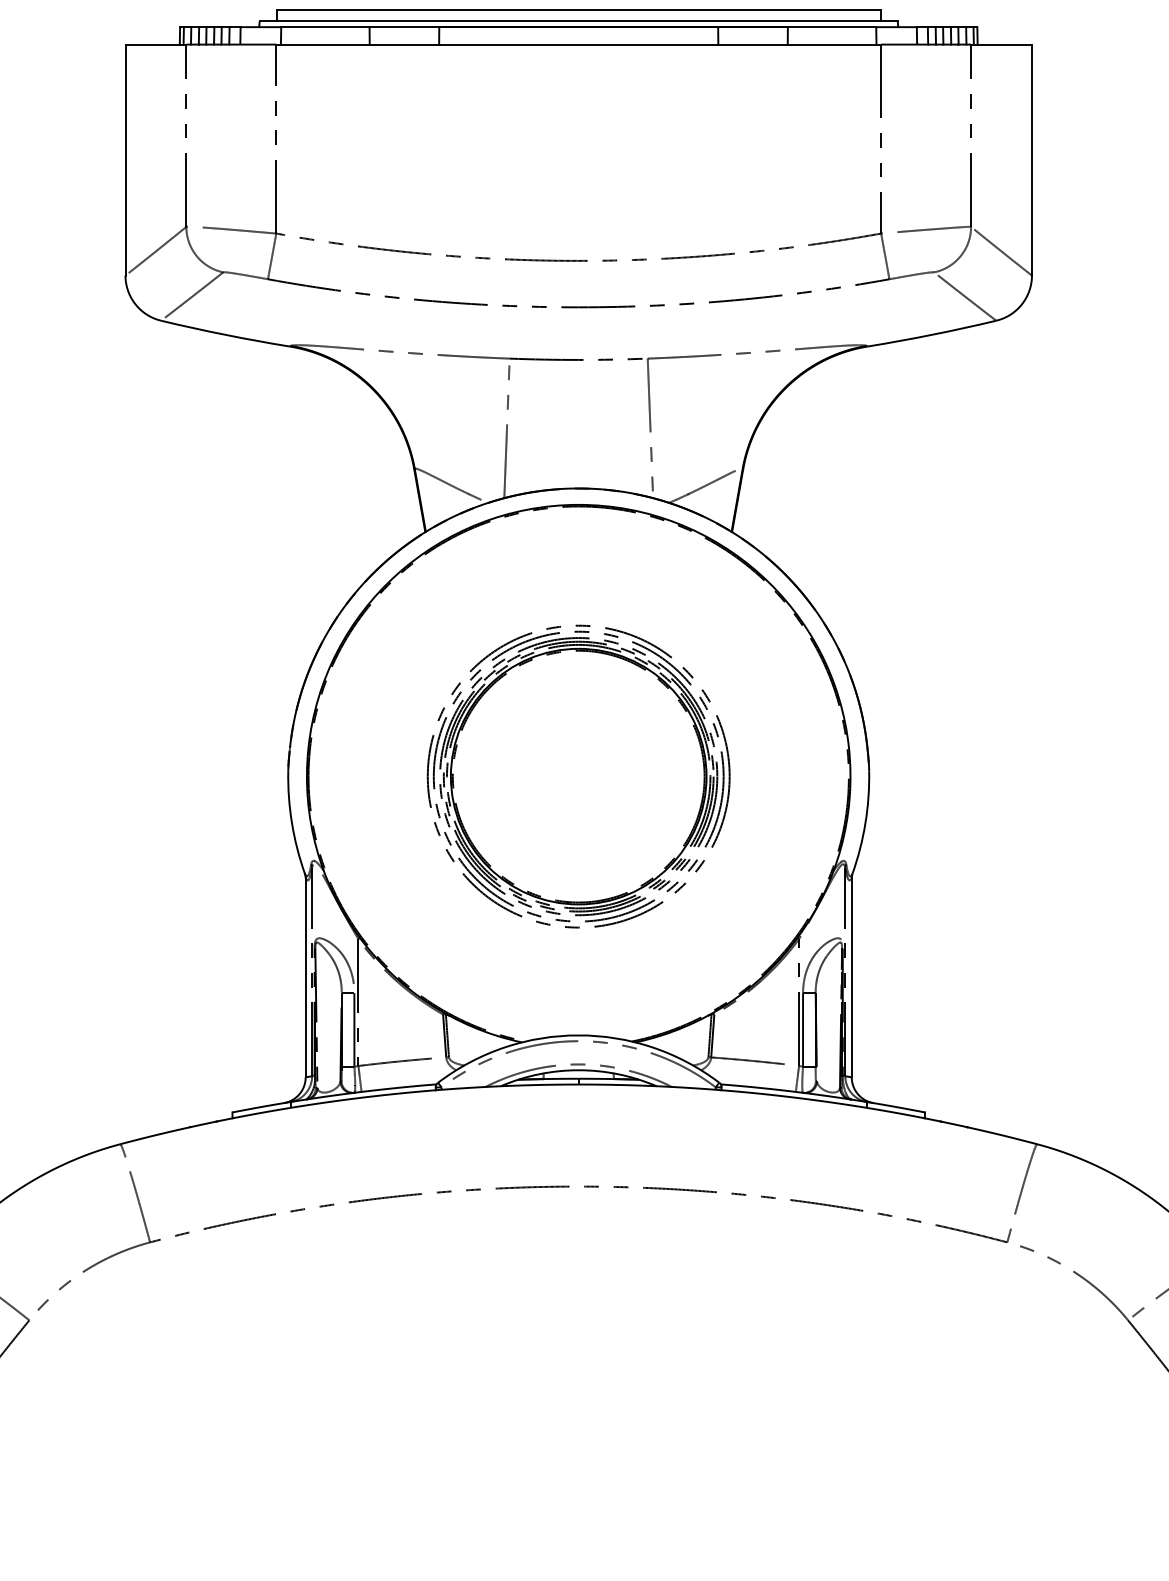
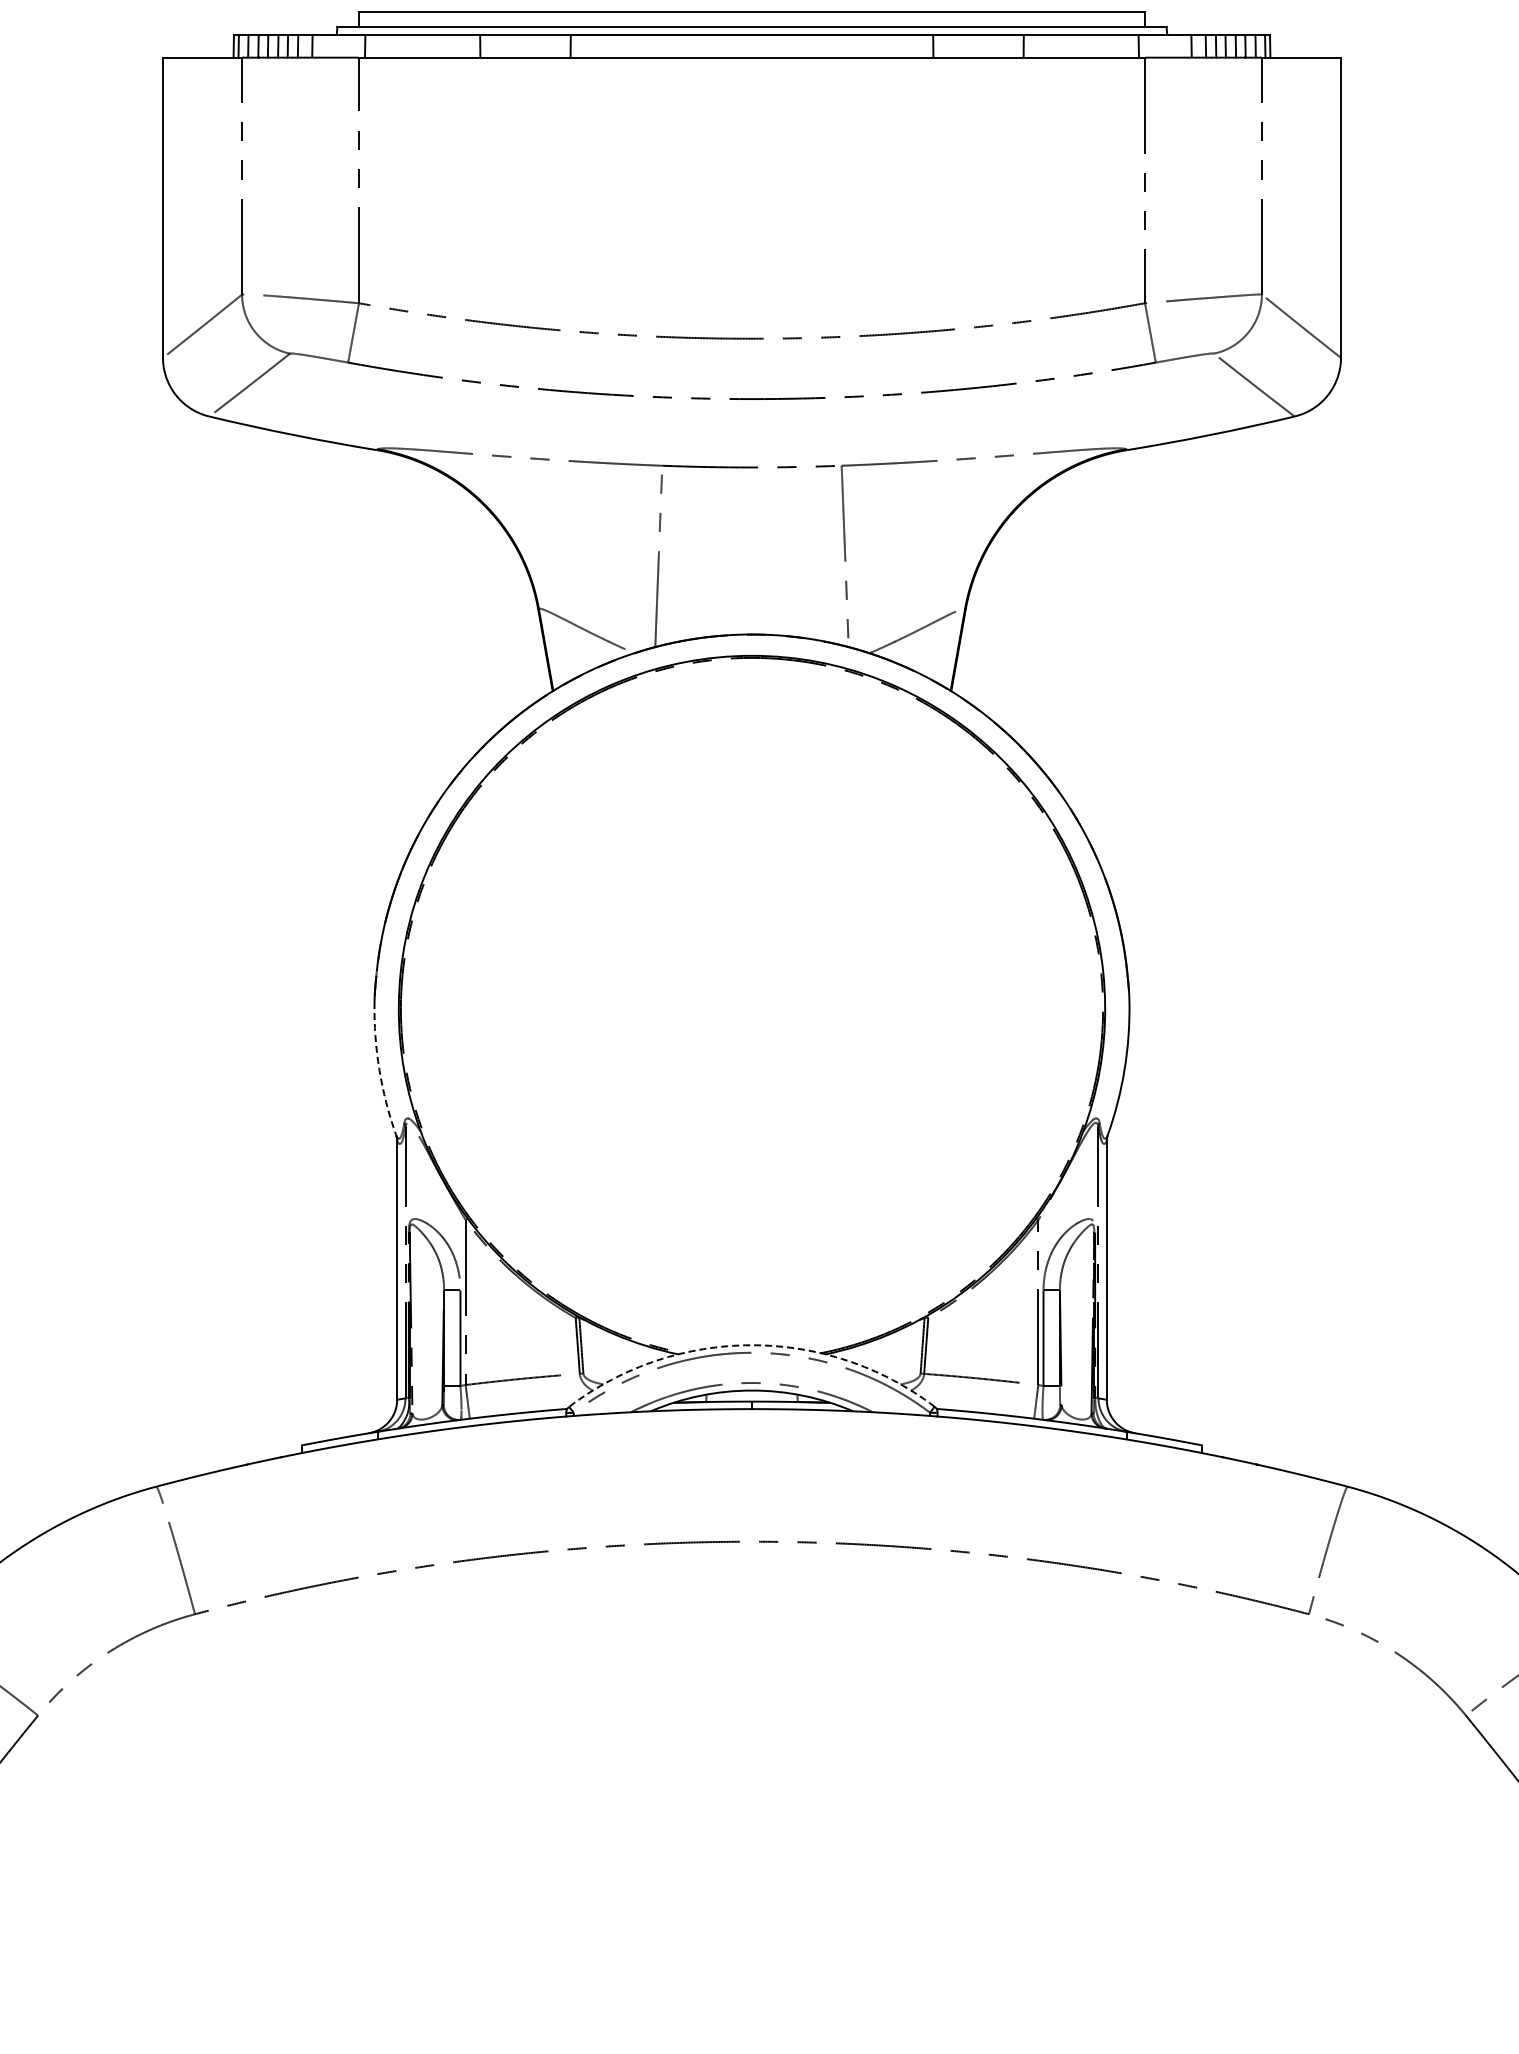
part: (578, 776) -> (751, 1008), removed
arc: (292, 823) -> (379, 1069), solid -> dashed
arc: (578, 1035) -> (751, 1345), solid -> dashed

